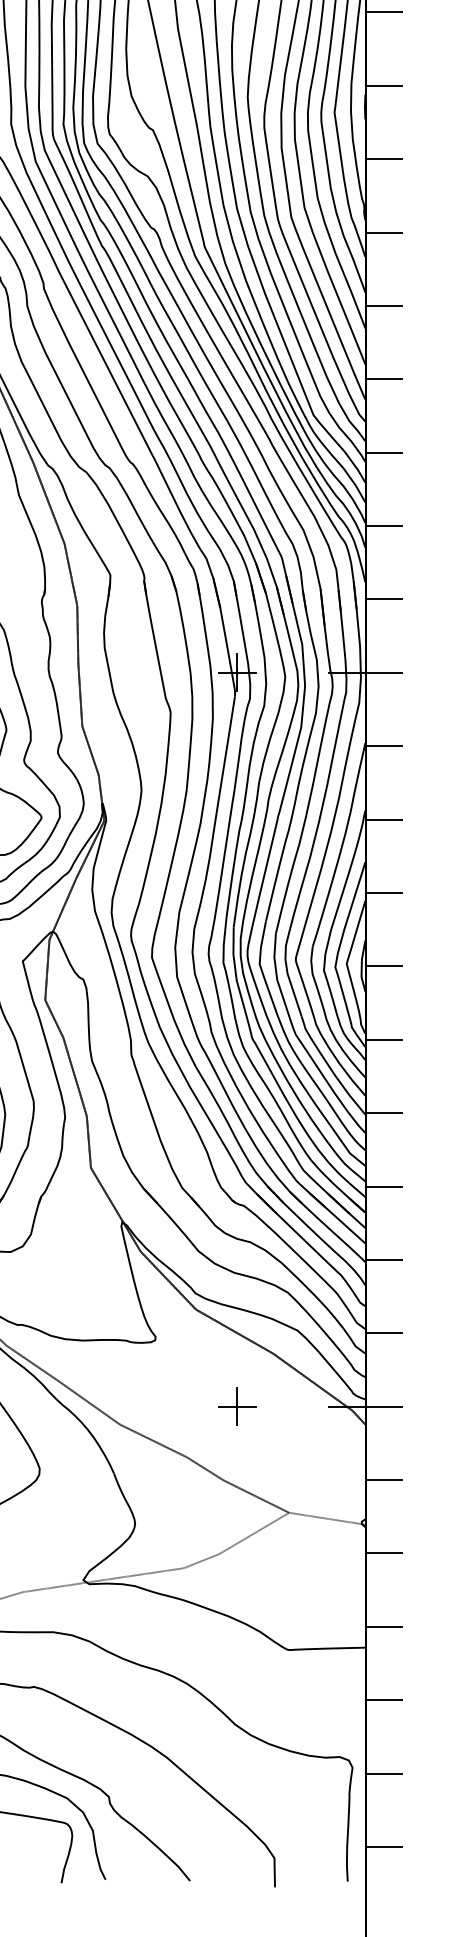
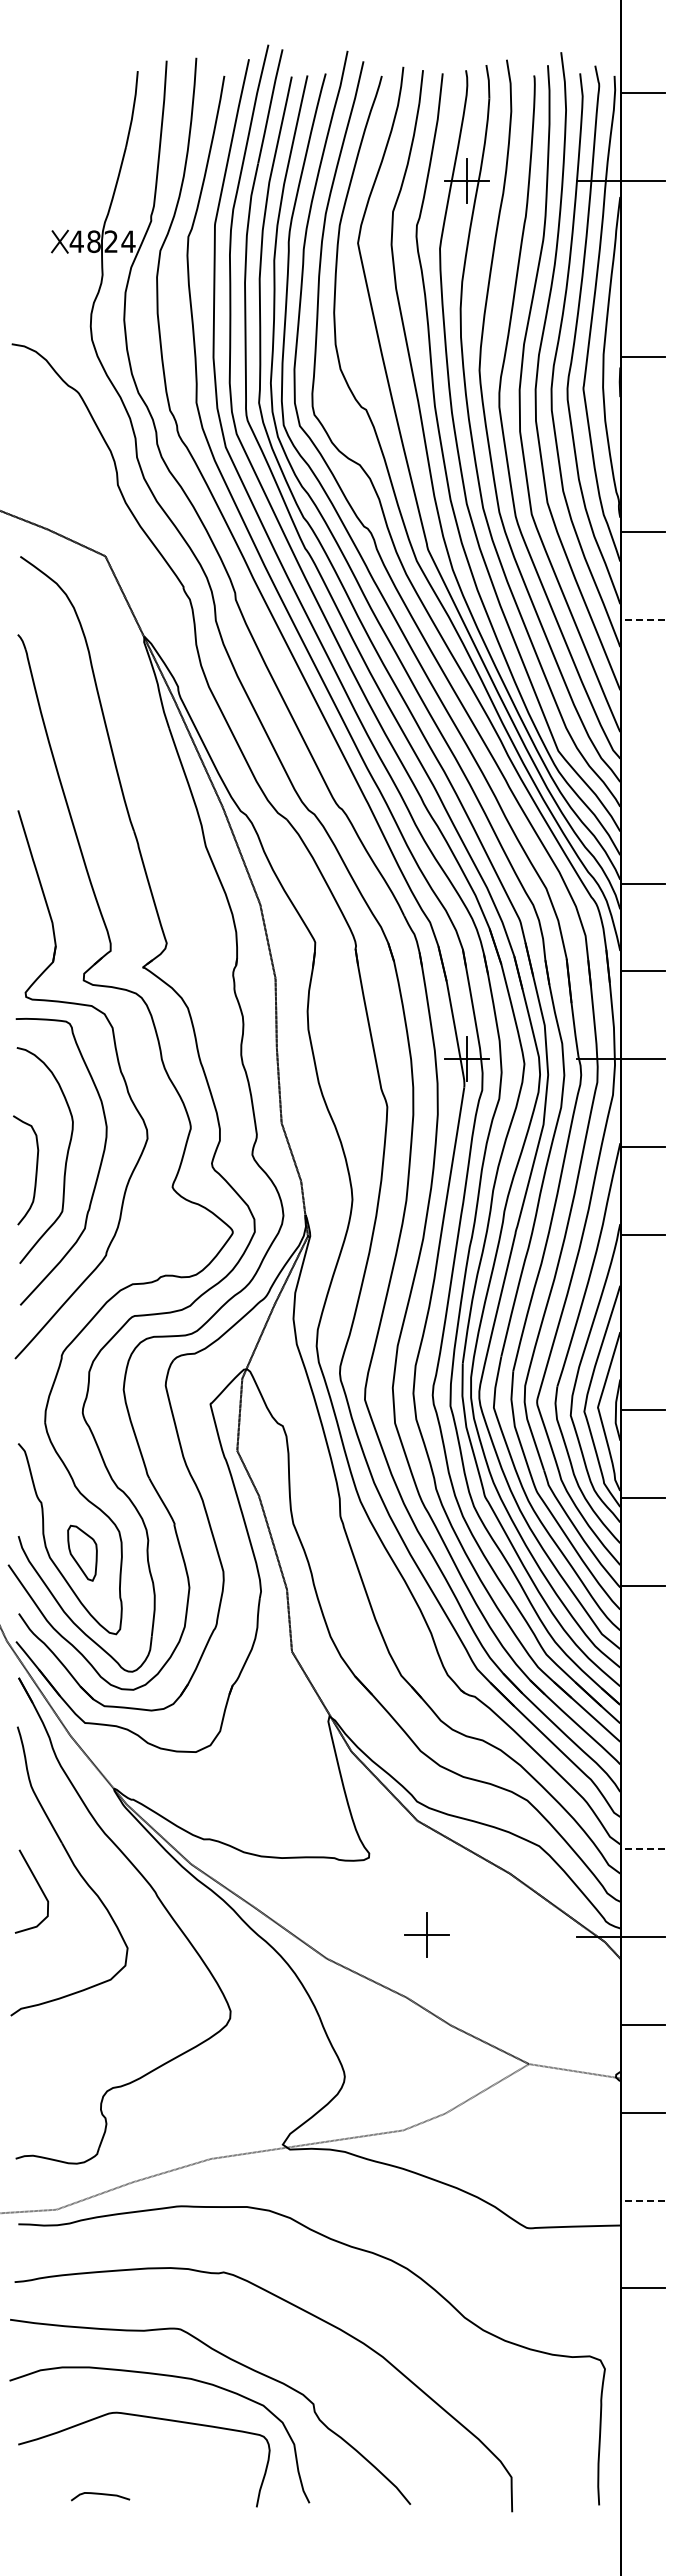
line: (383, 12) -> (642, 268), removed
line: (383, 159) -> (642, 444), removed
line: (383, 306) -> (642, 620), solid -> dashed
line: (383, 378) -> (642, 707), removed
line: (383, 452) -> (642, 795), removed
line: (383, 892) -> (642, 1322), removed
line: (383, 1186) -> (642, 1673), removed
line: (383, 1259) -> (642, 1761), removed
line: (383, 1333) -> (642, 1849), solid -> dashed
part: (236, 1406) -> (426, 1934), moved
line: (383, 1626) -> (642, 2200), solid -> dashed
line: (383, 1773) -> (642, 2376), removed
line: (383, 1846) -> (642, 2463), removed

